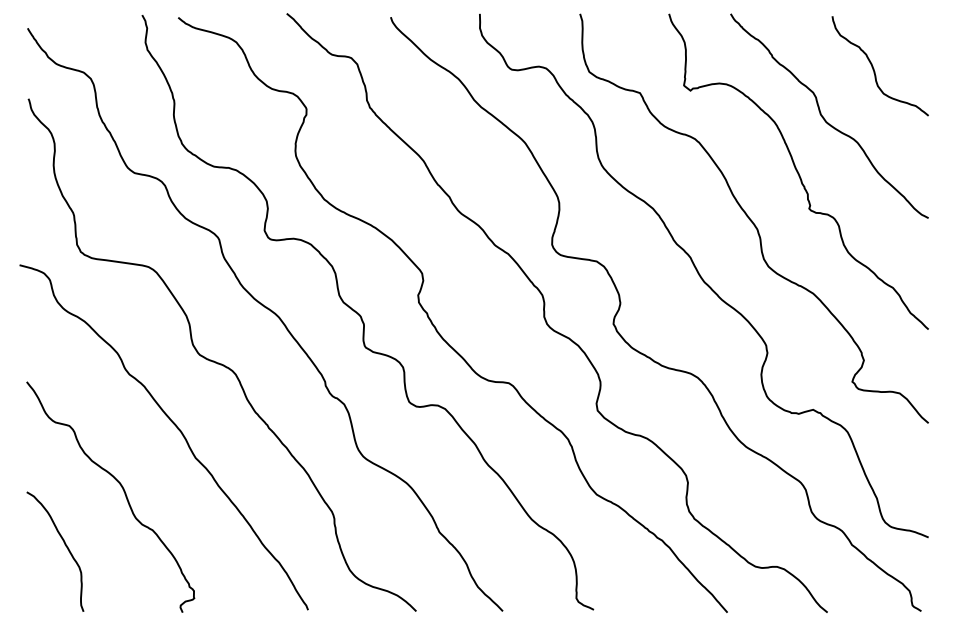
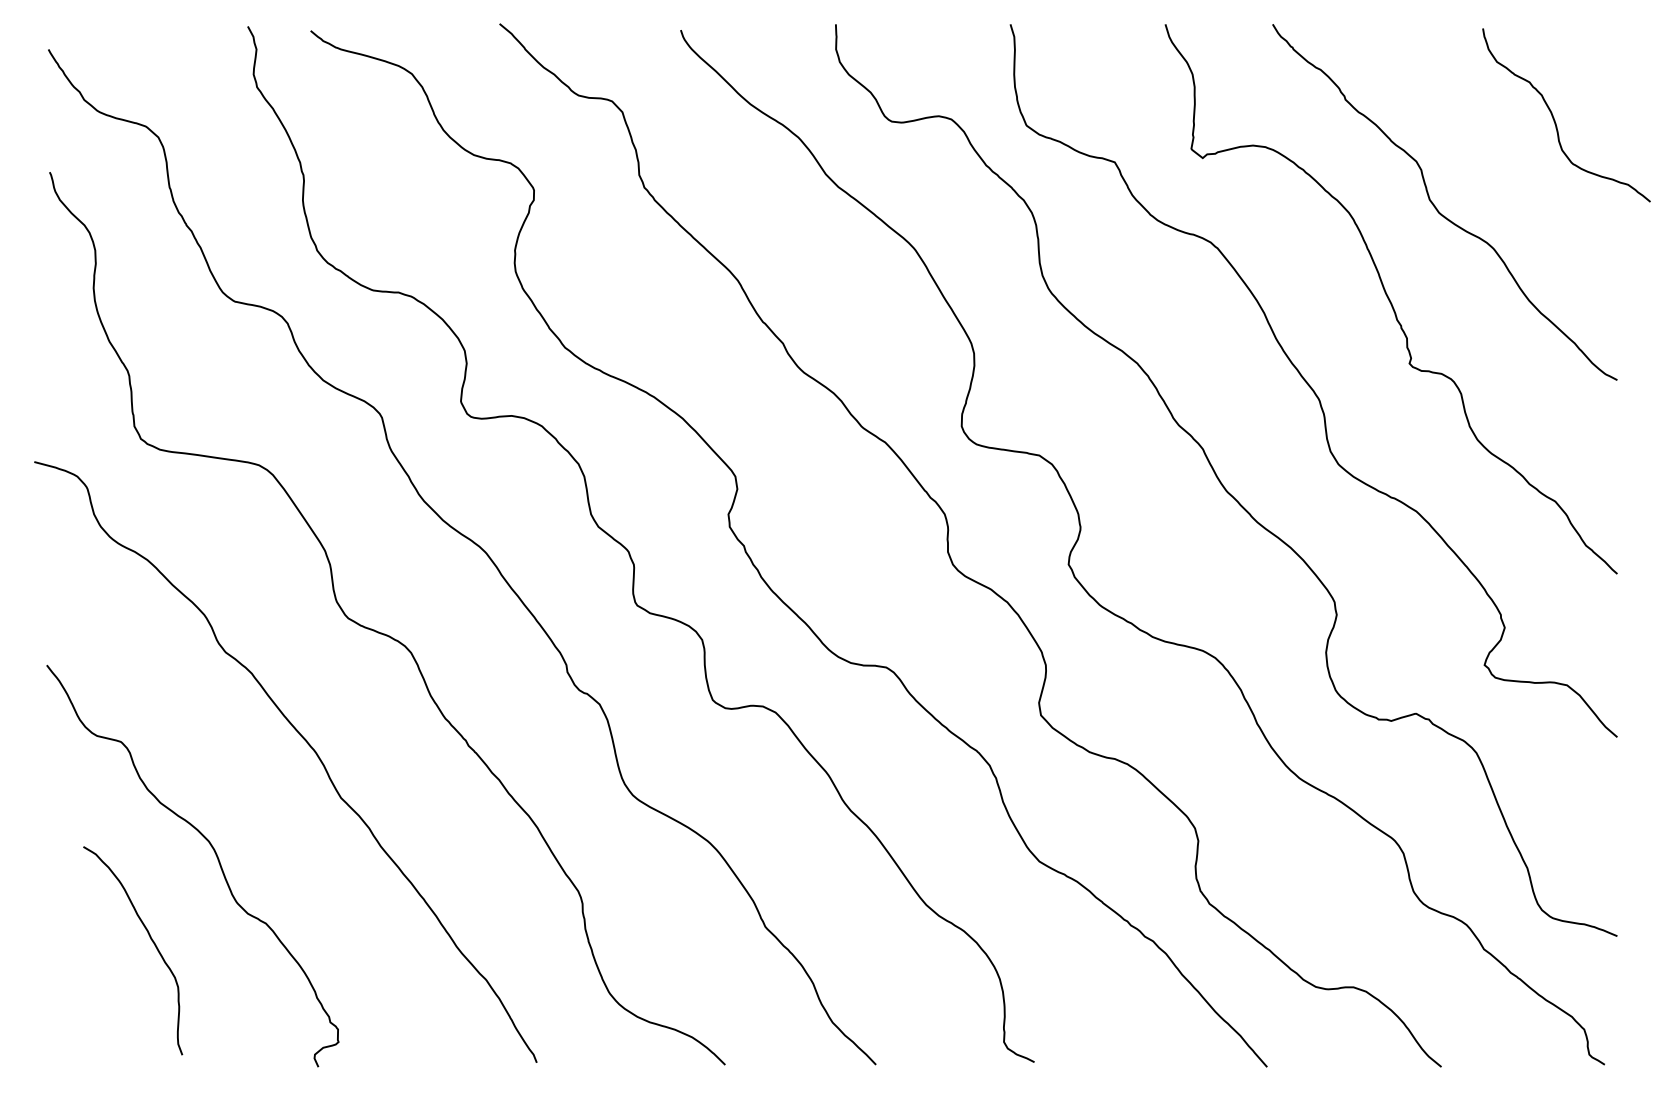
curve: (874, 68) -> (1556, 119), moved
curve: (65, 546) -> (150, 941), moved

